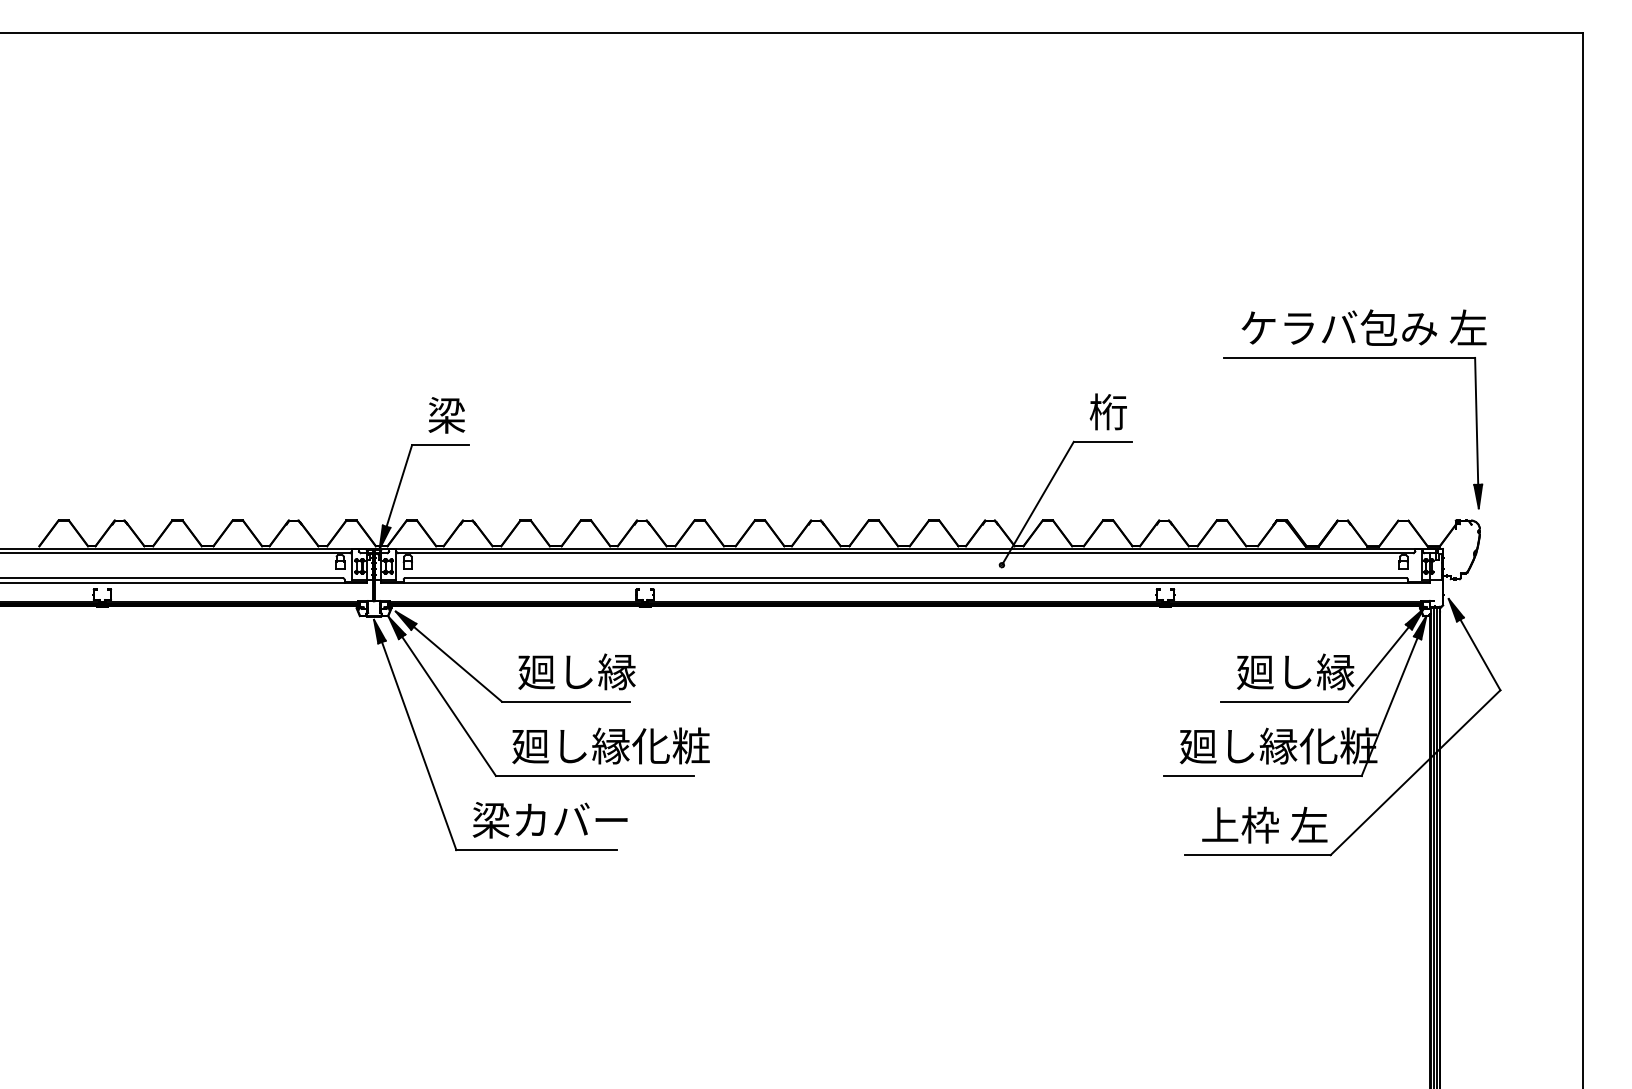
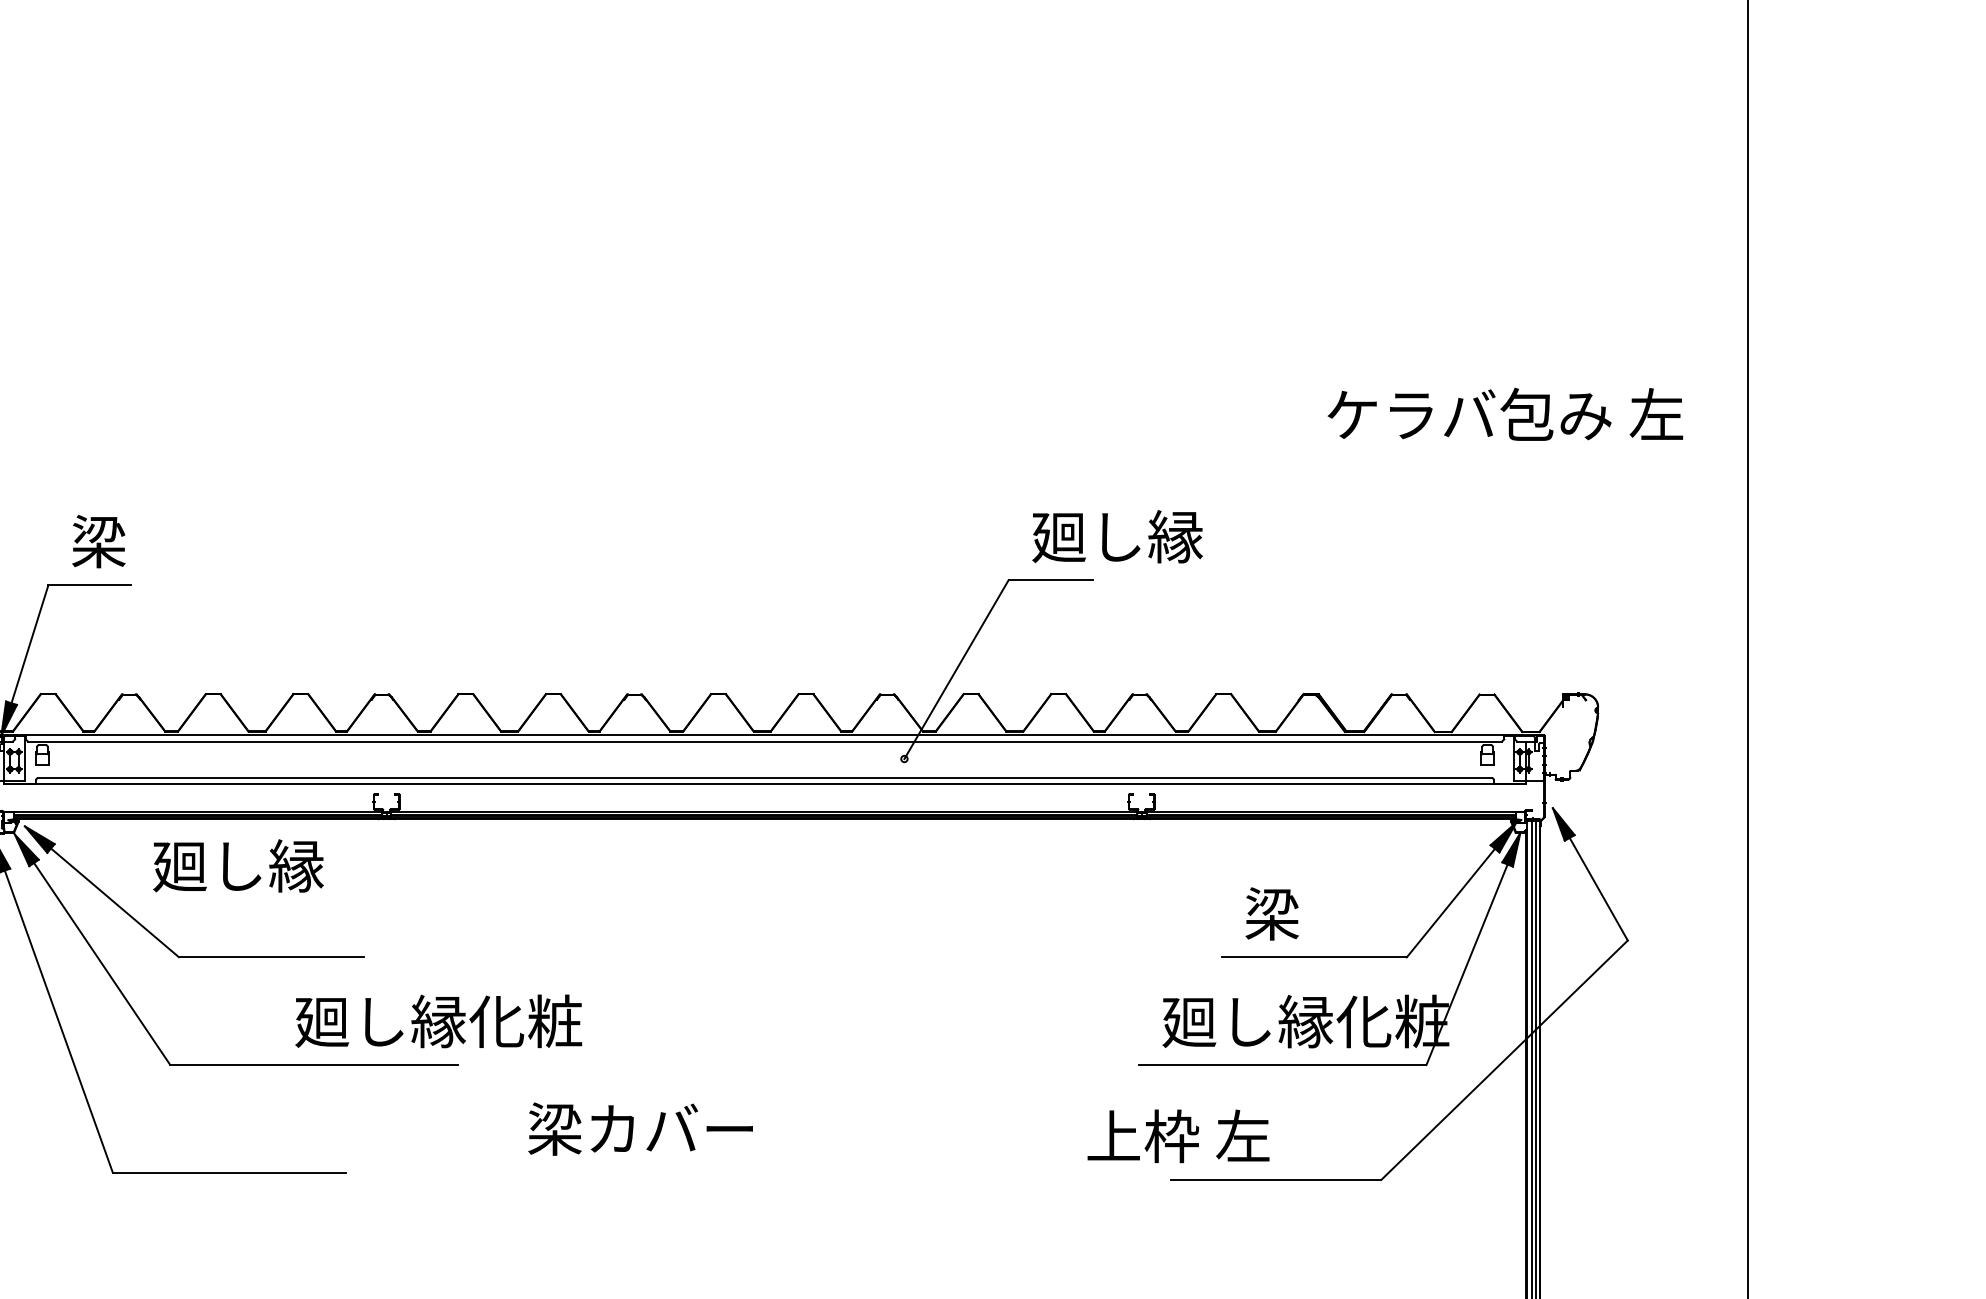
text: (1363, 327) -> (1504, 414), moved
part: (1353, 358) -> (1414, 459), removed
text: (1148, 411) -> (1117, 536), 桁 -> 廻し縁
text: (576, 671) -> (237, 865), moved
text: (1295, 671) -> (1330, 913), 廻し縁 -> 梁
text: (610, 745) -> (437, 1020), moved
text: (549, 820) -> (639, 1129), moved
text: (1264, 824) -> (1178, 1135), moved

